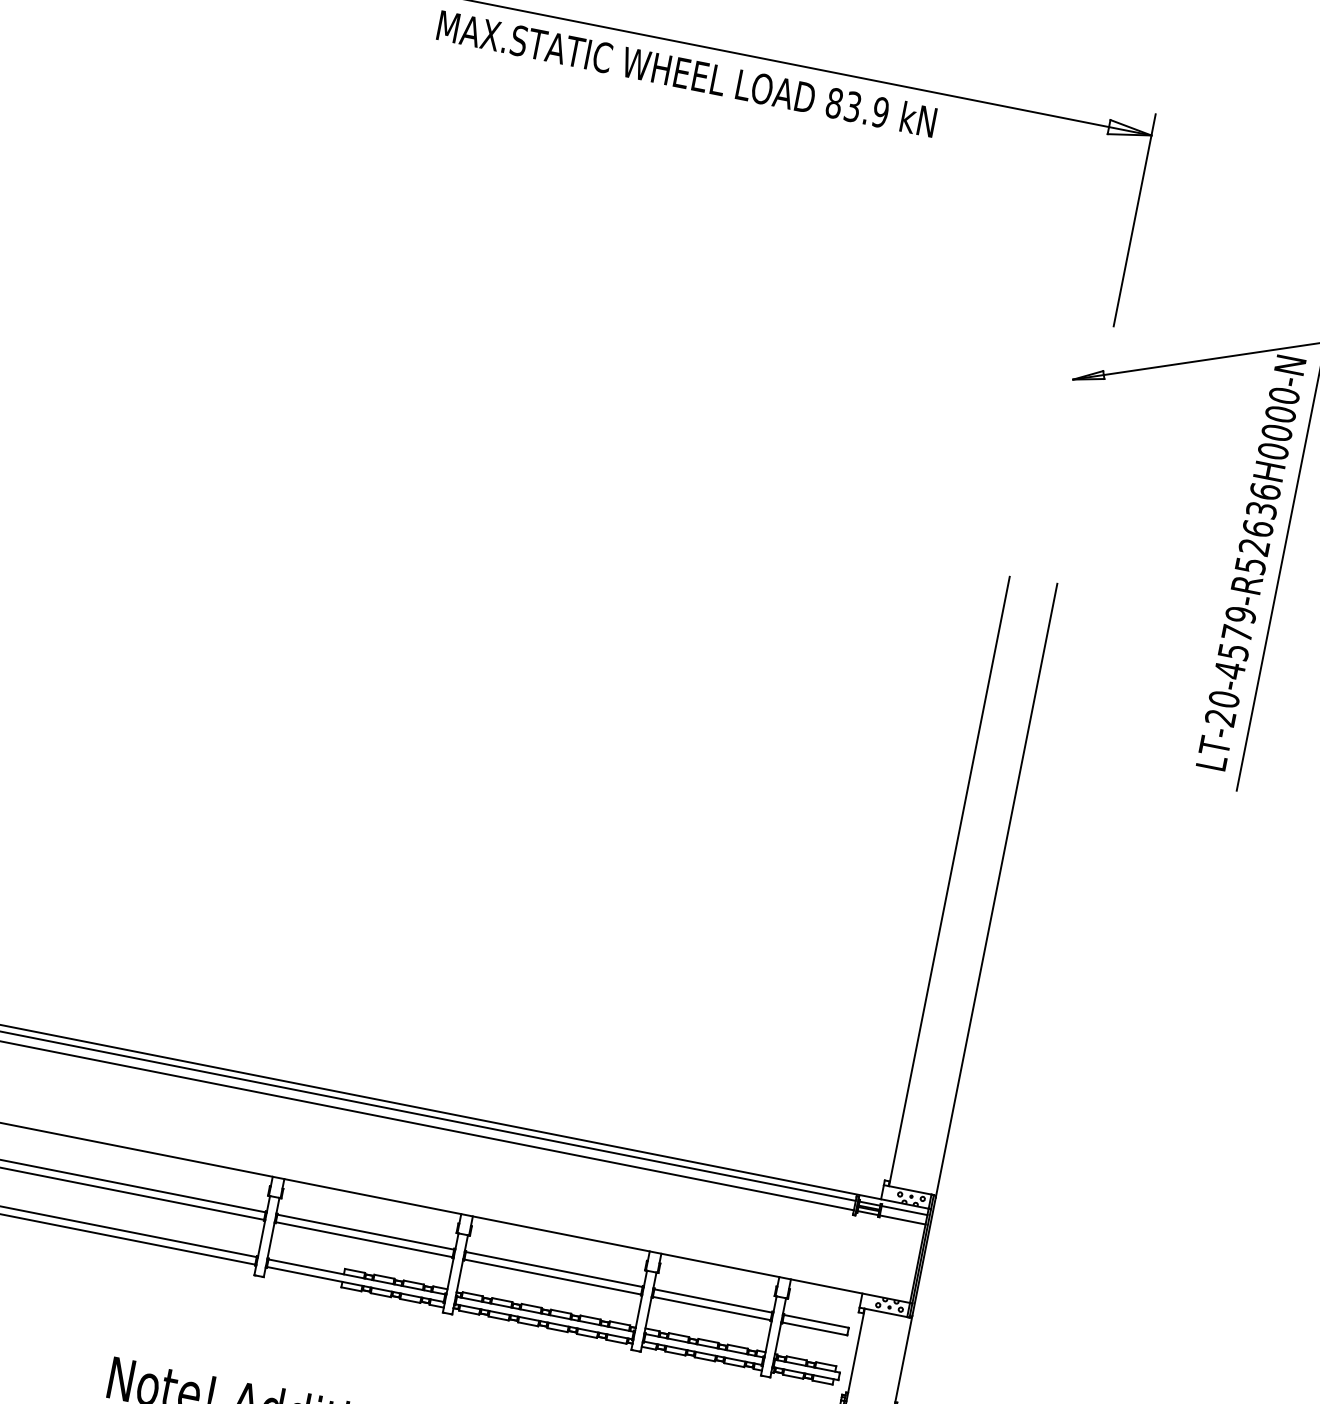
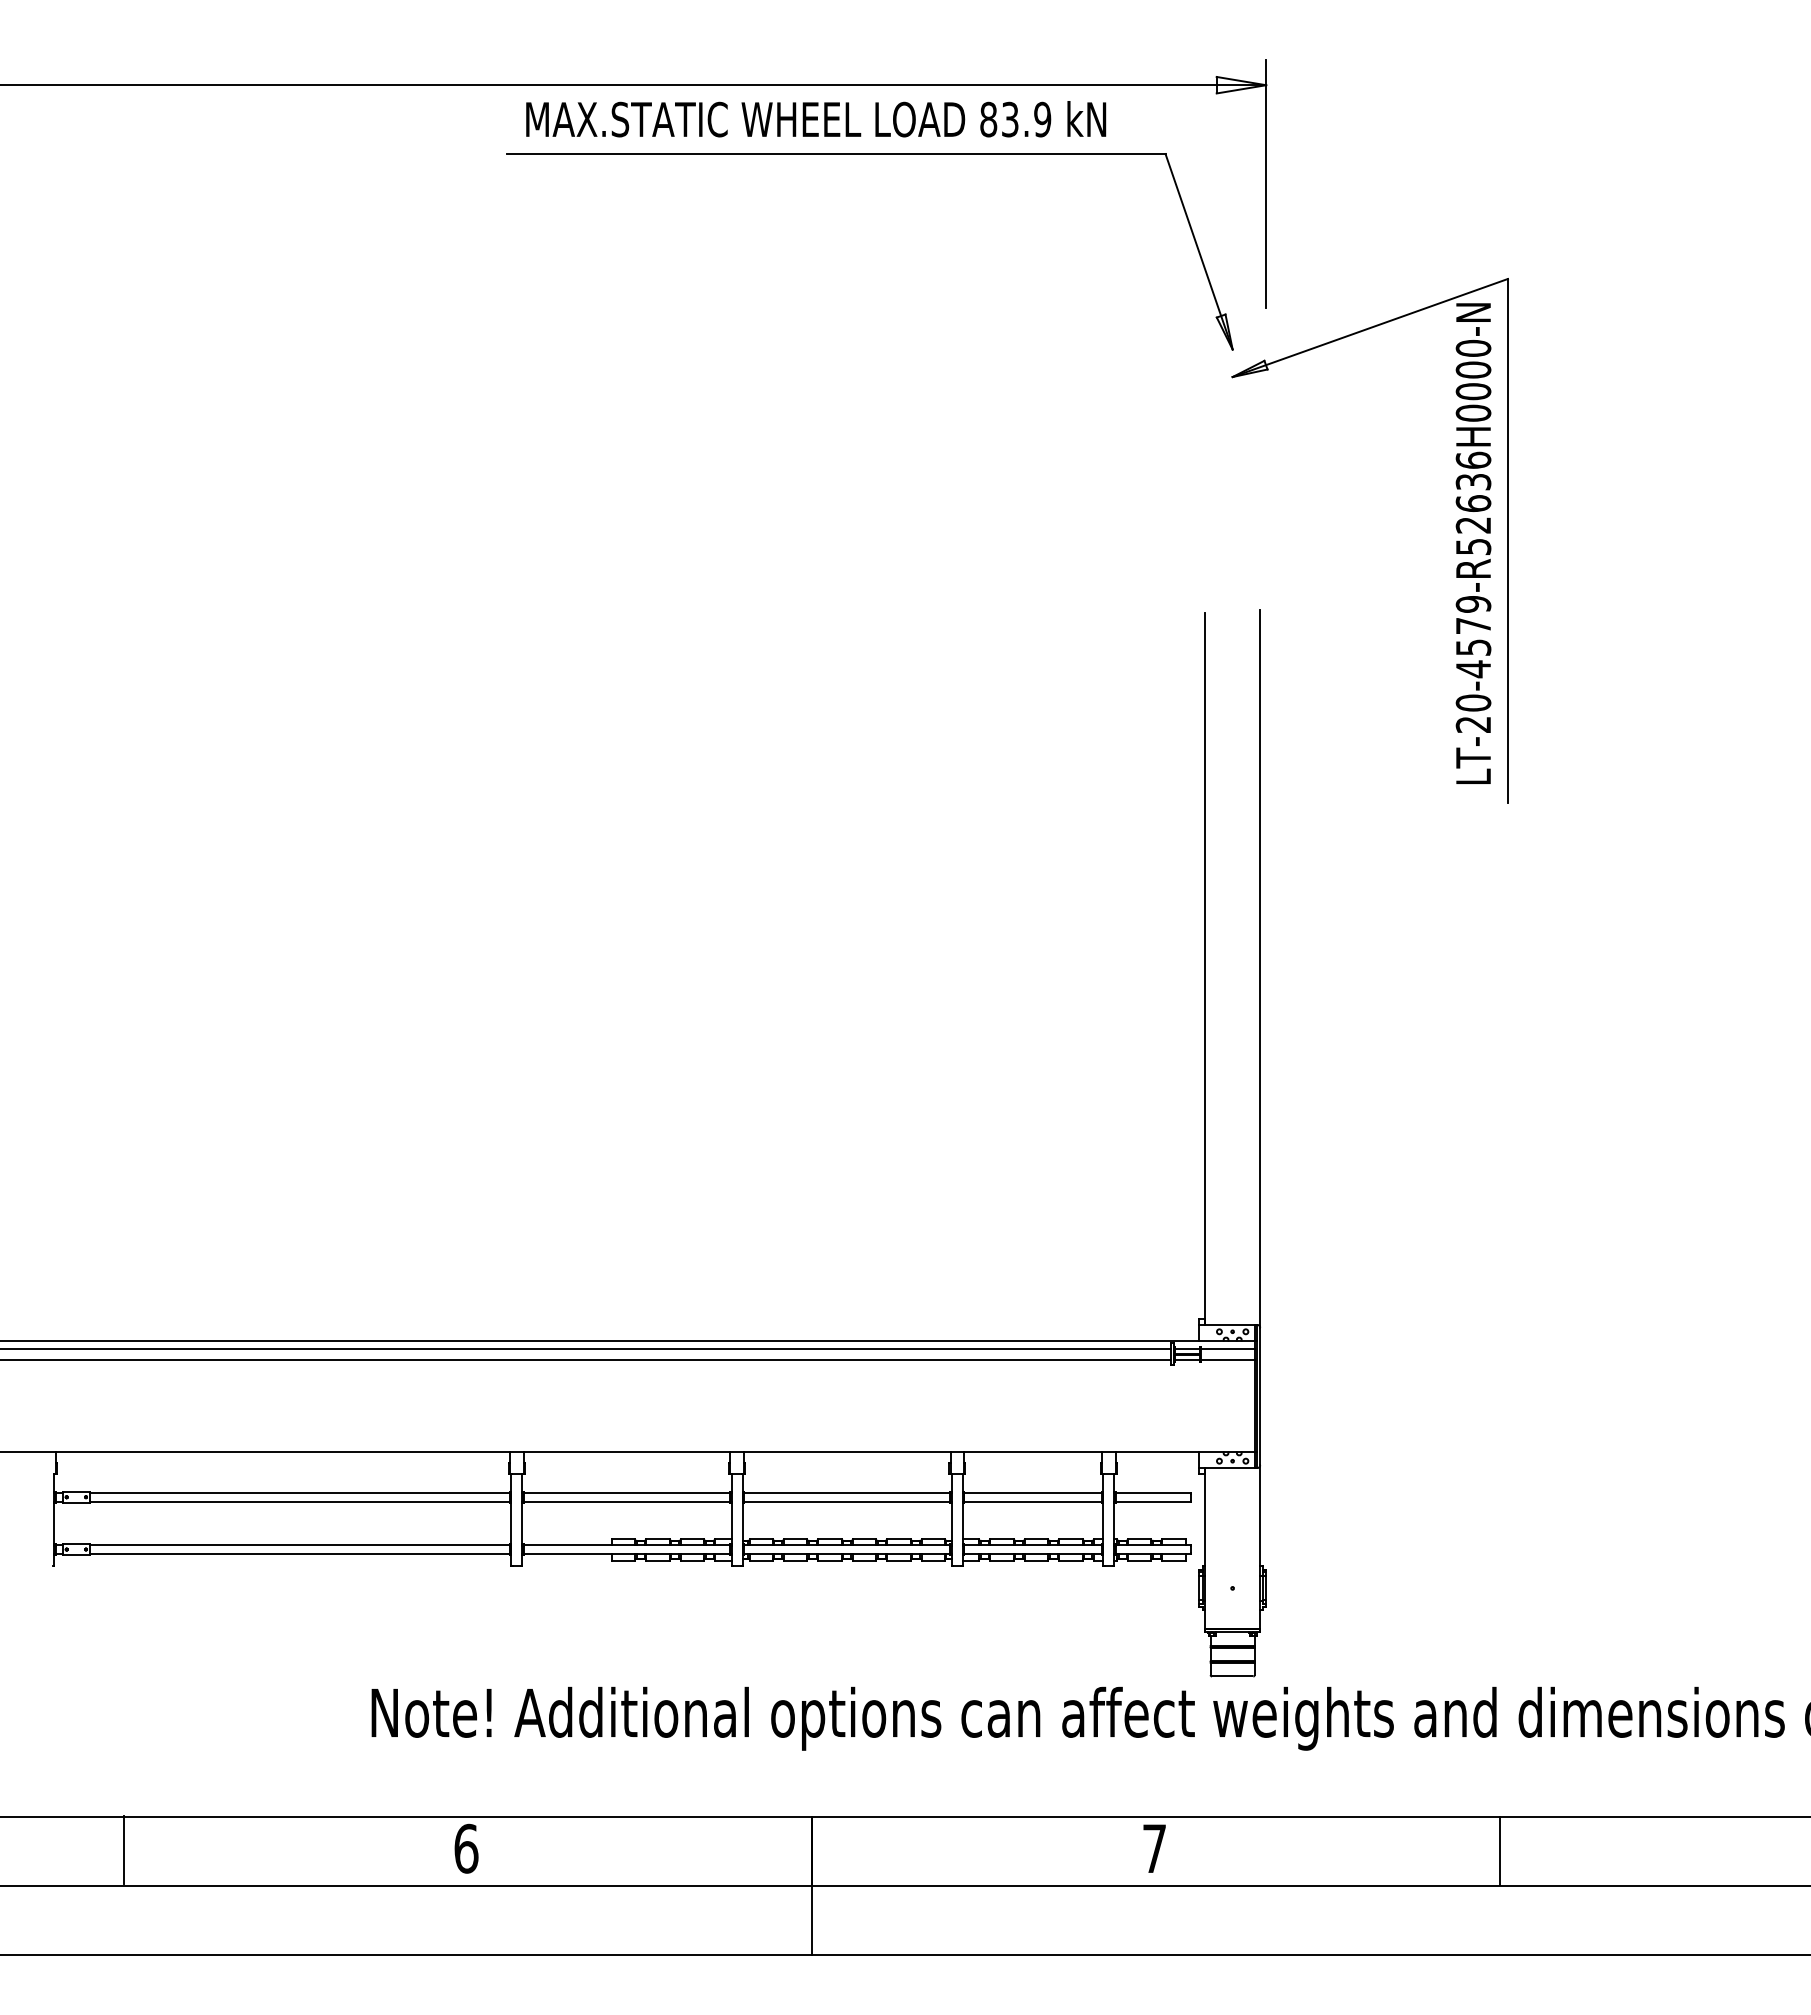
text: (687, 74) -> (816, 119), moved
part: (800, 127) -> (869, 154), added

